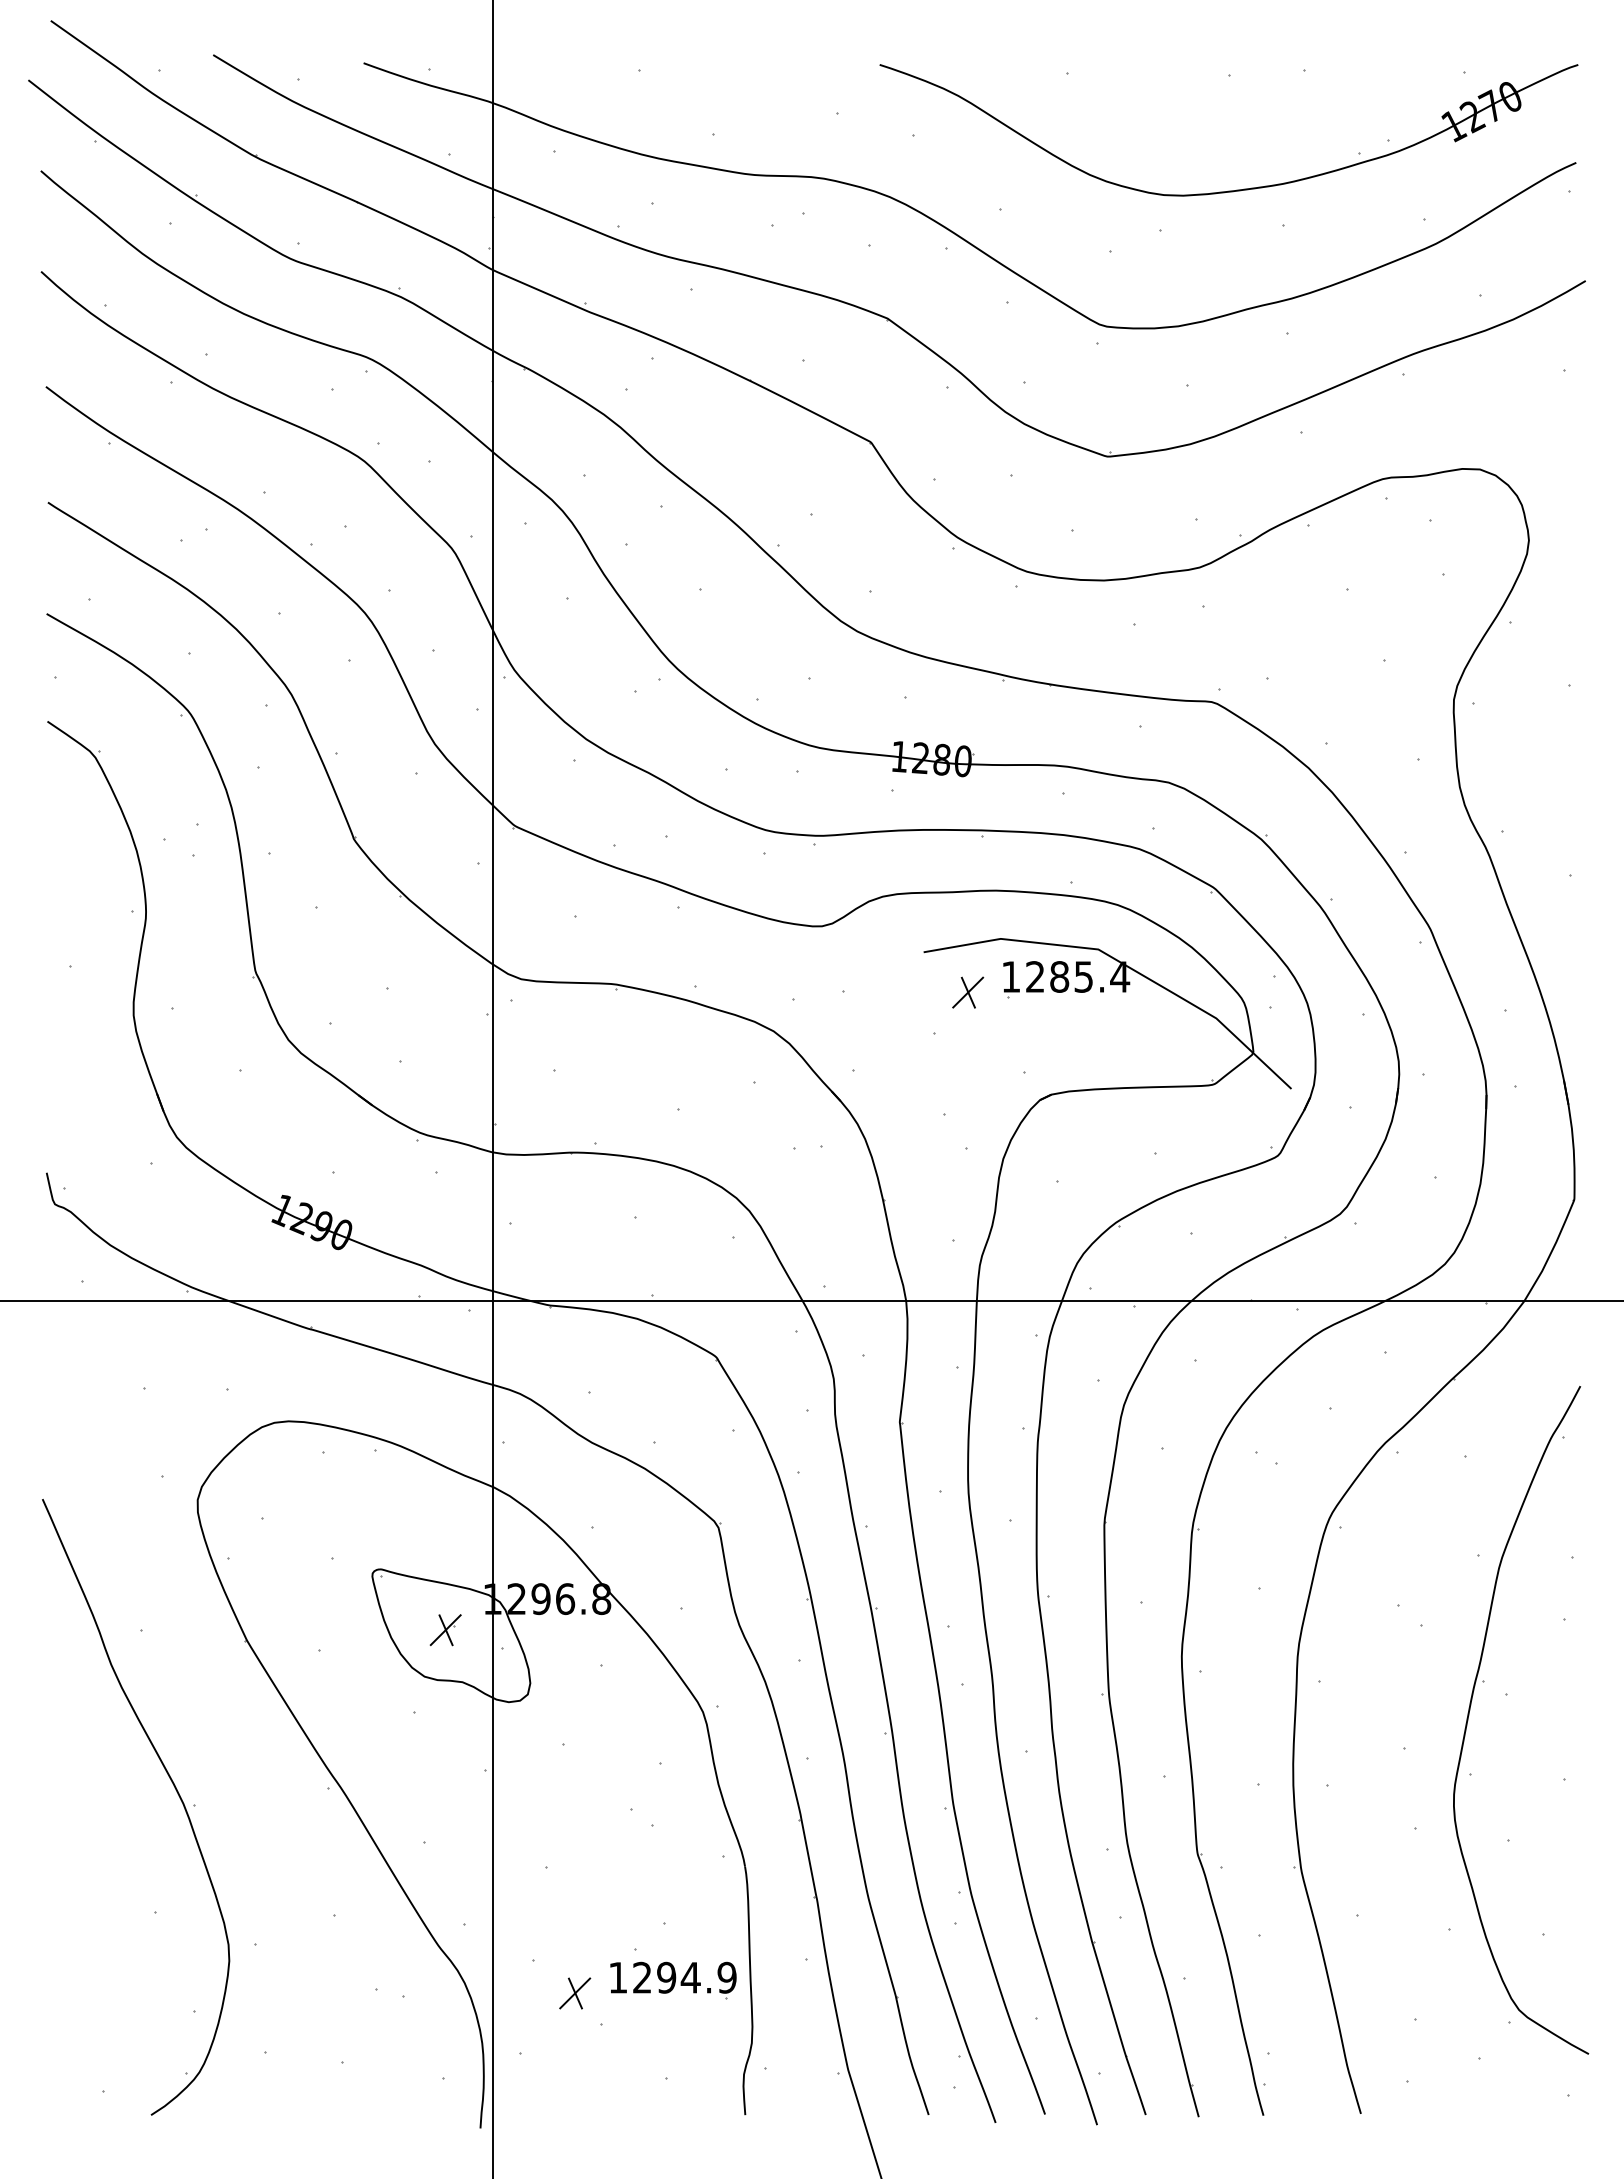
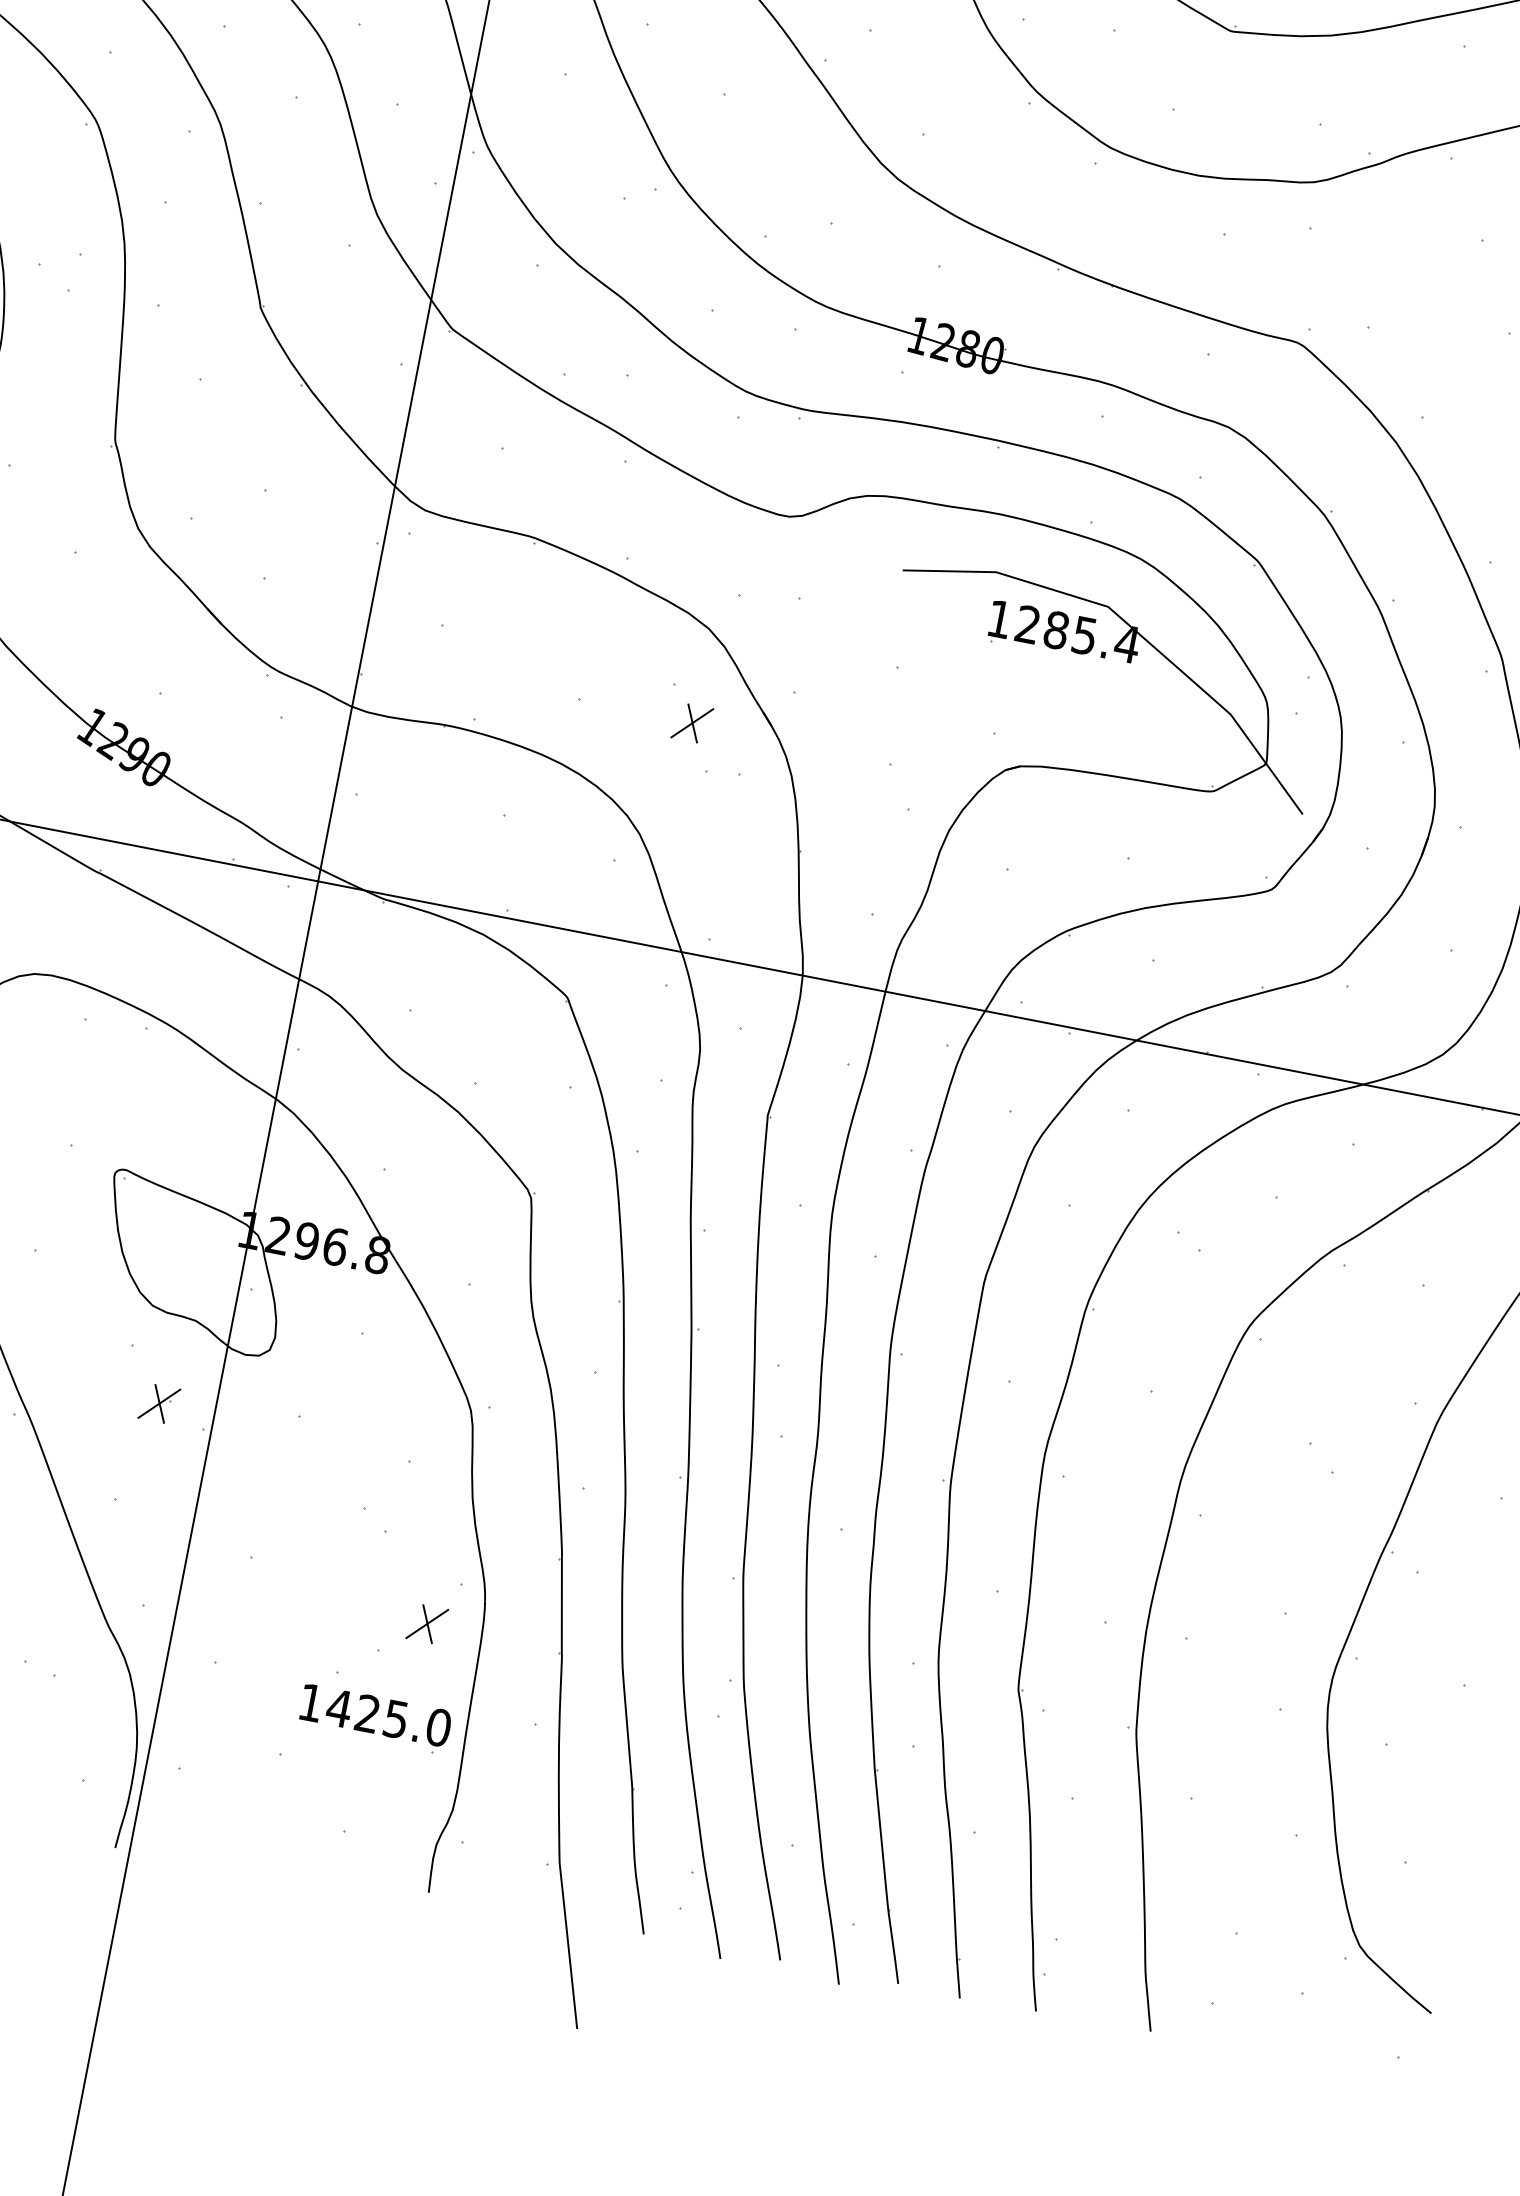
part: (968, 992) -> (692, 723), moved
part: (445, 1630) -> (159, 1404), moved
text: (684, 1977) -> (388, 1717), 1294.9 -> 1425.0
part: (575, 1993) -> (427, 1624), moved

